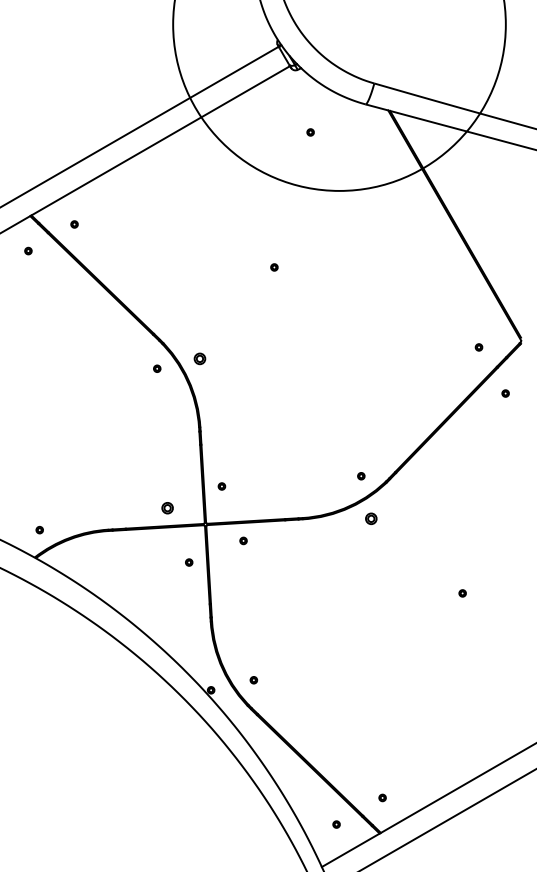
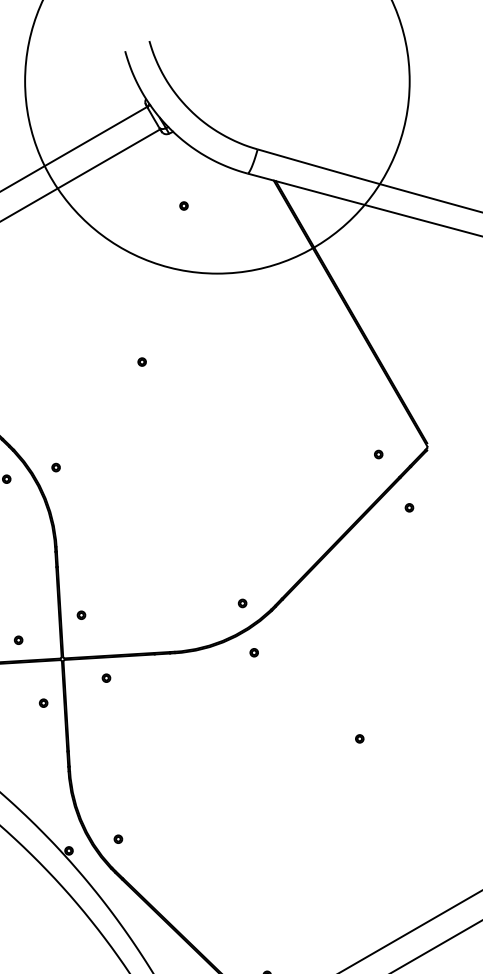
part: (199, 358) -> (55, 467), size x0.62
part: (167, 507) -> (18, 639), size x0.62
part: (371, 518) -> (254, 652), size x0.62

